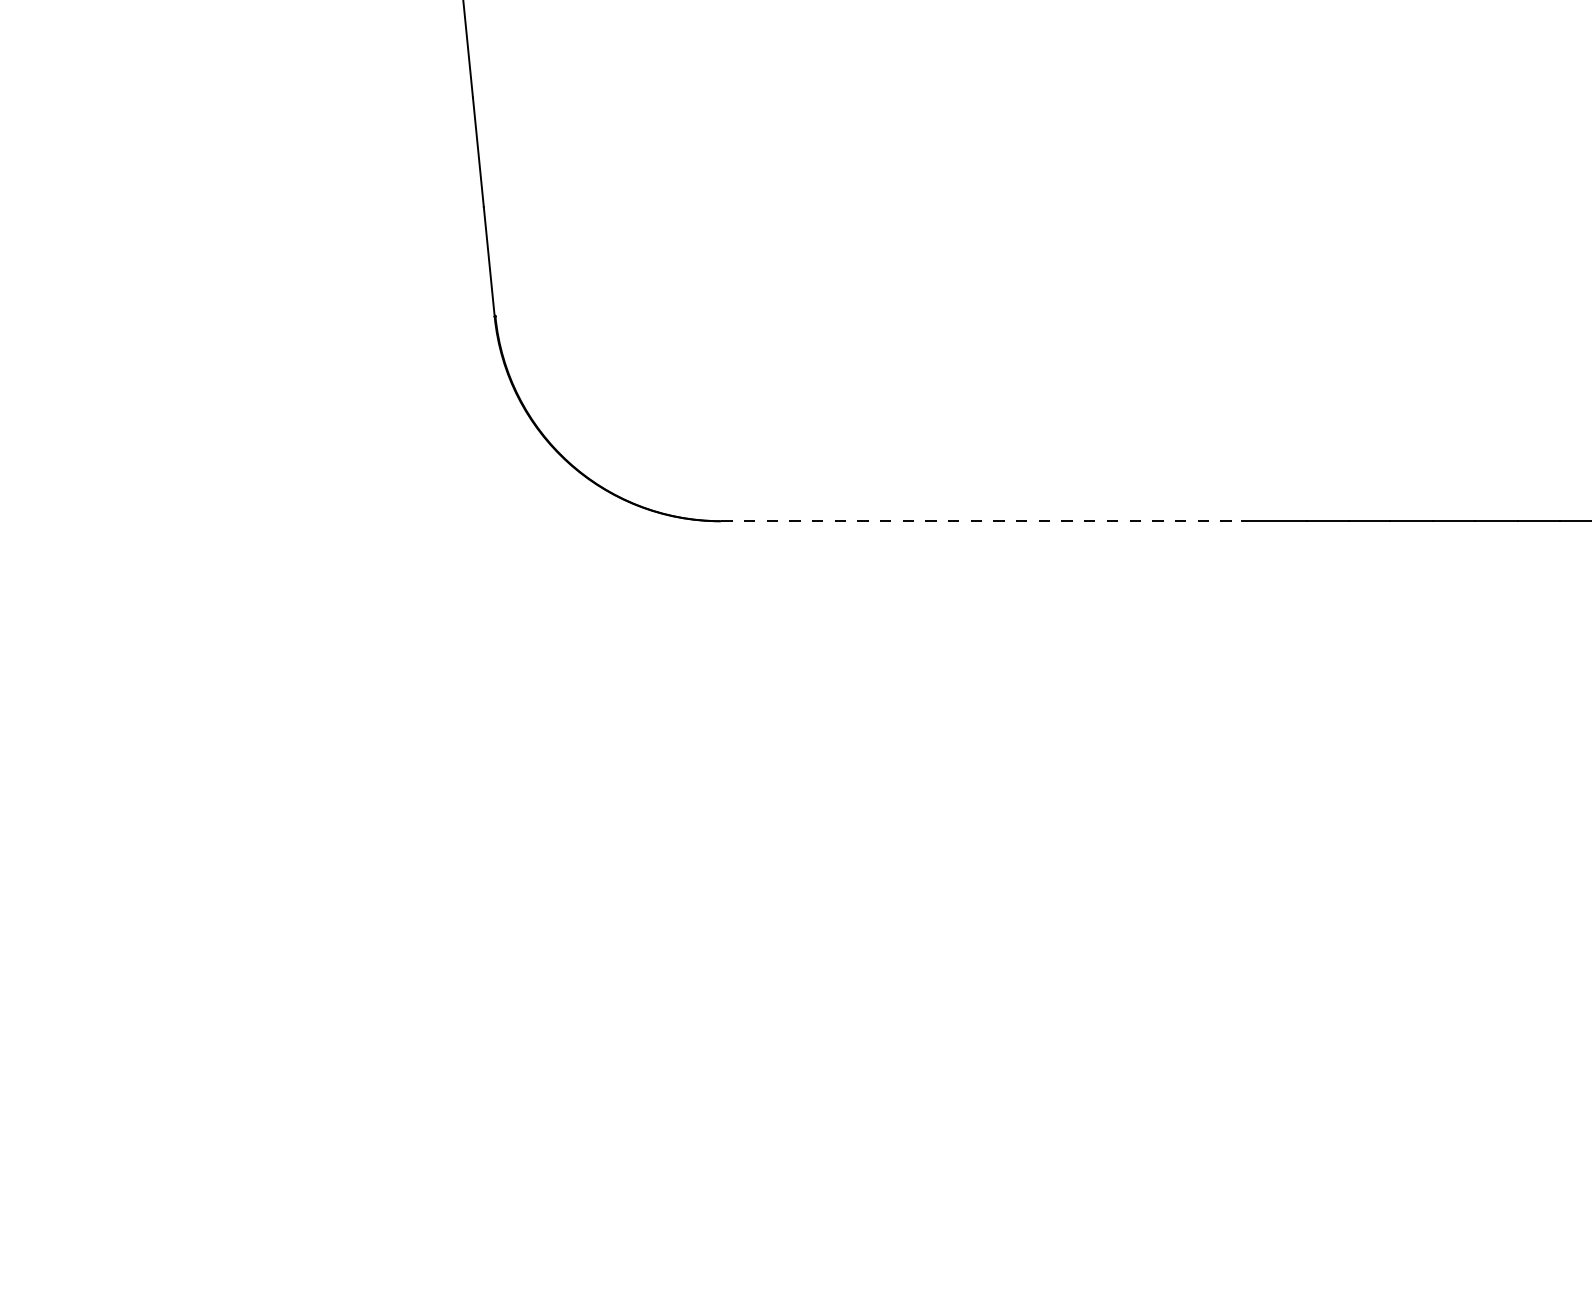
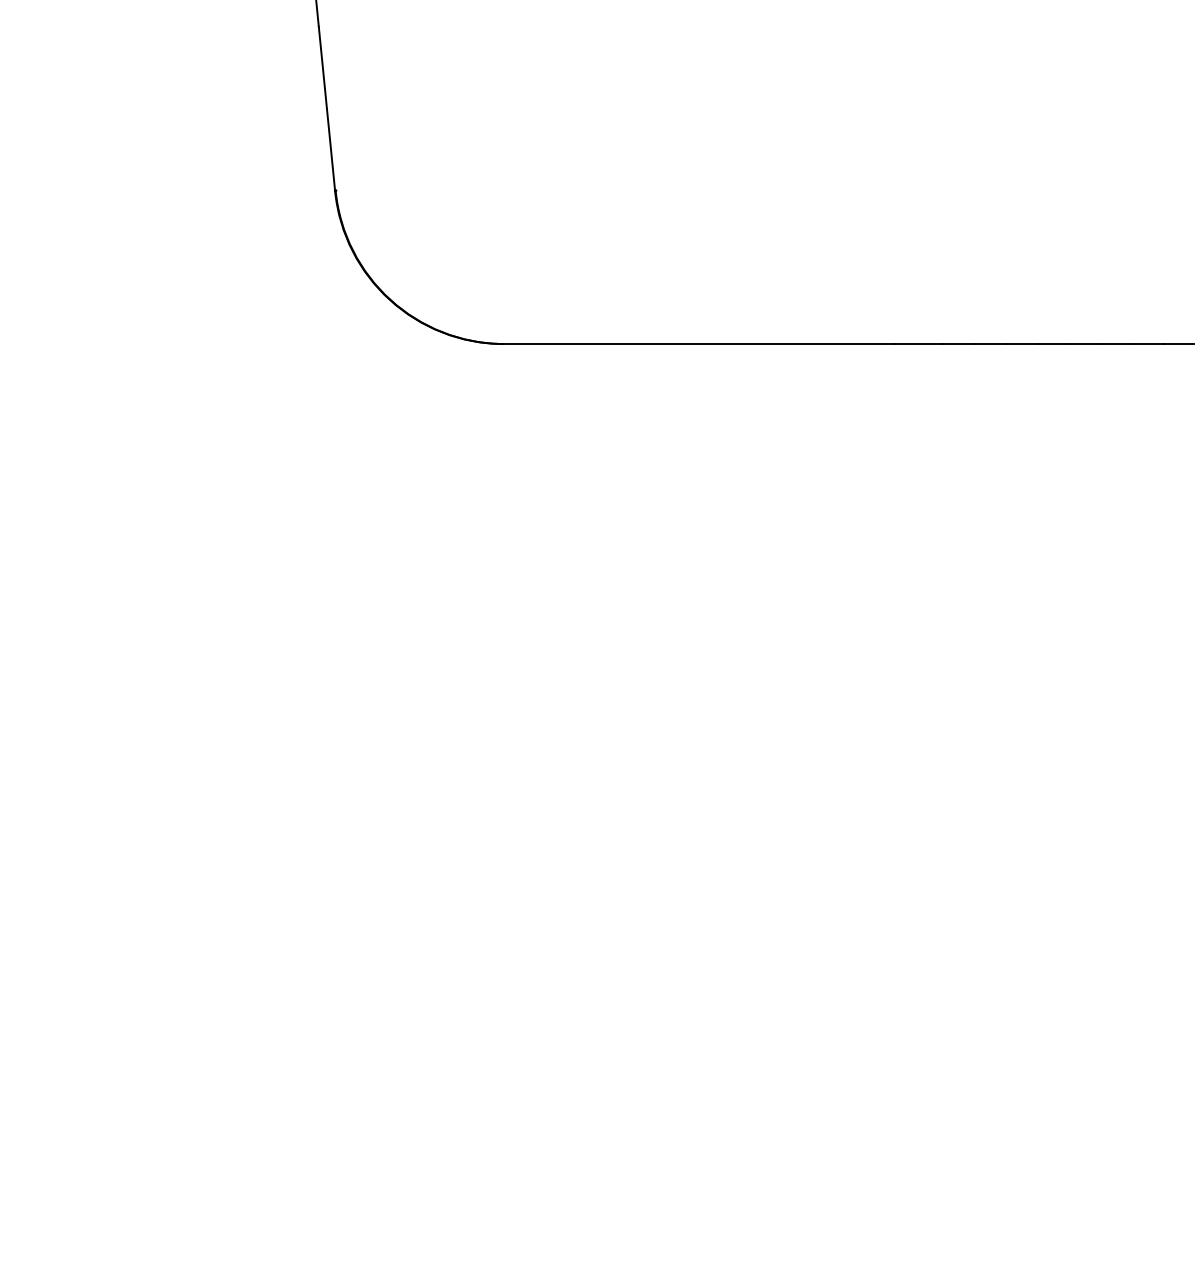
line: (981, 521) -> (699, 344), dashed -> solid

